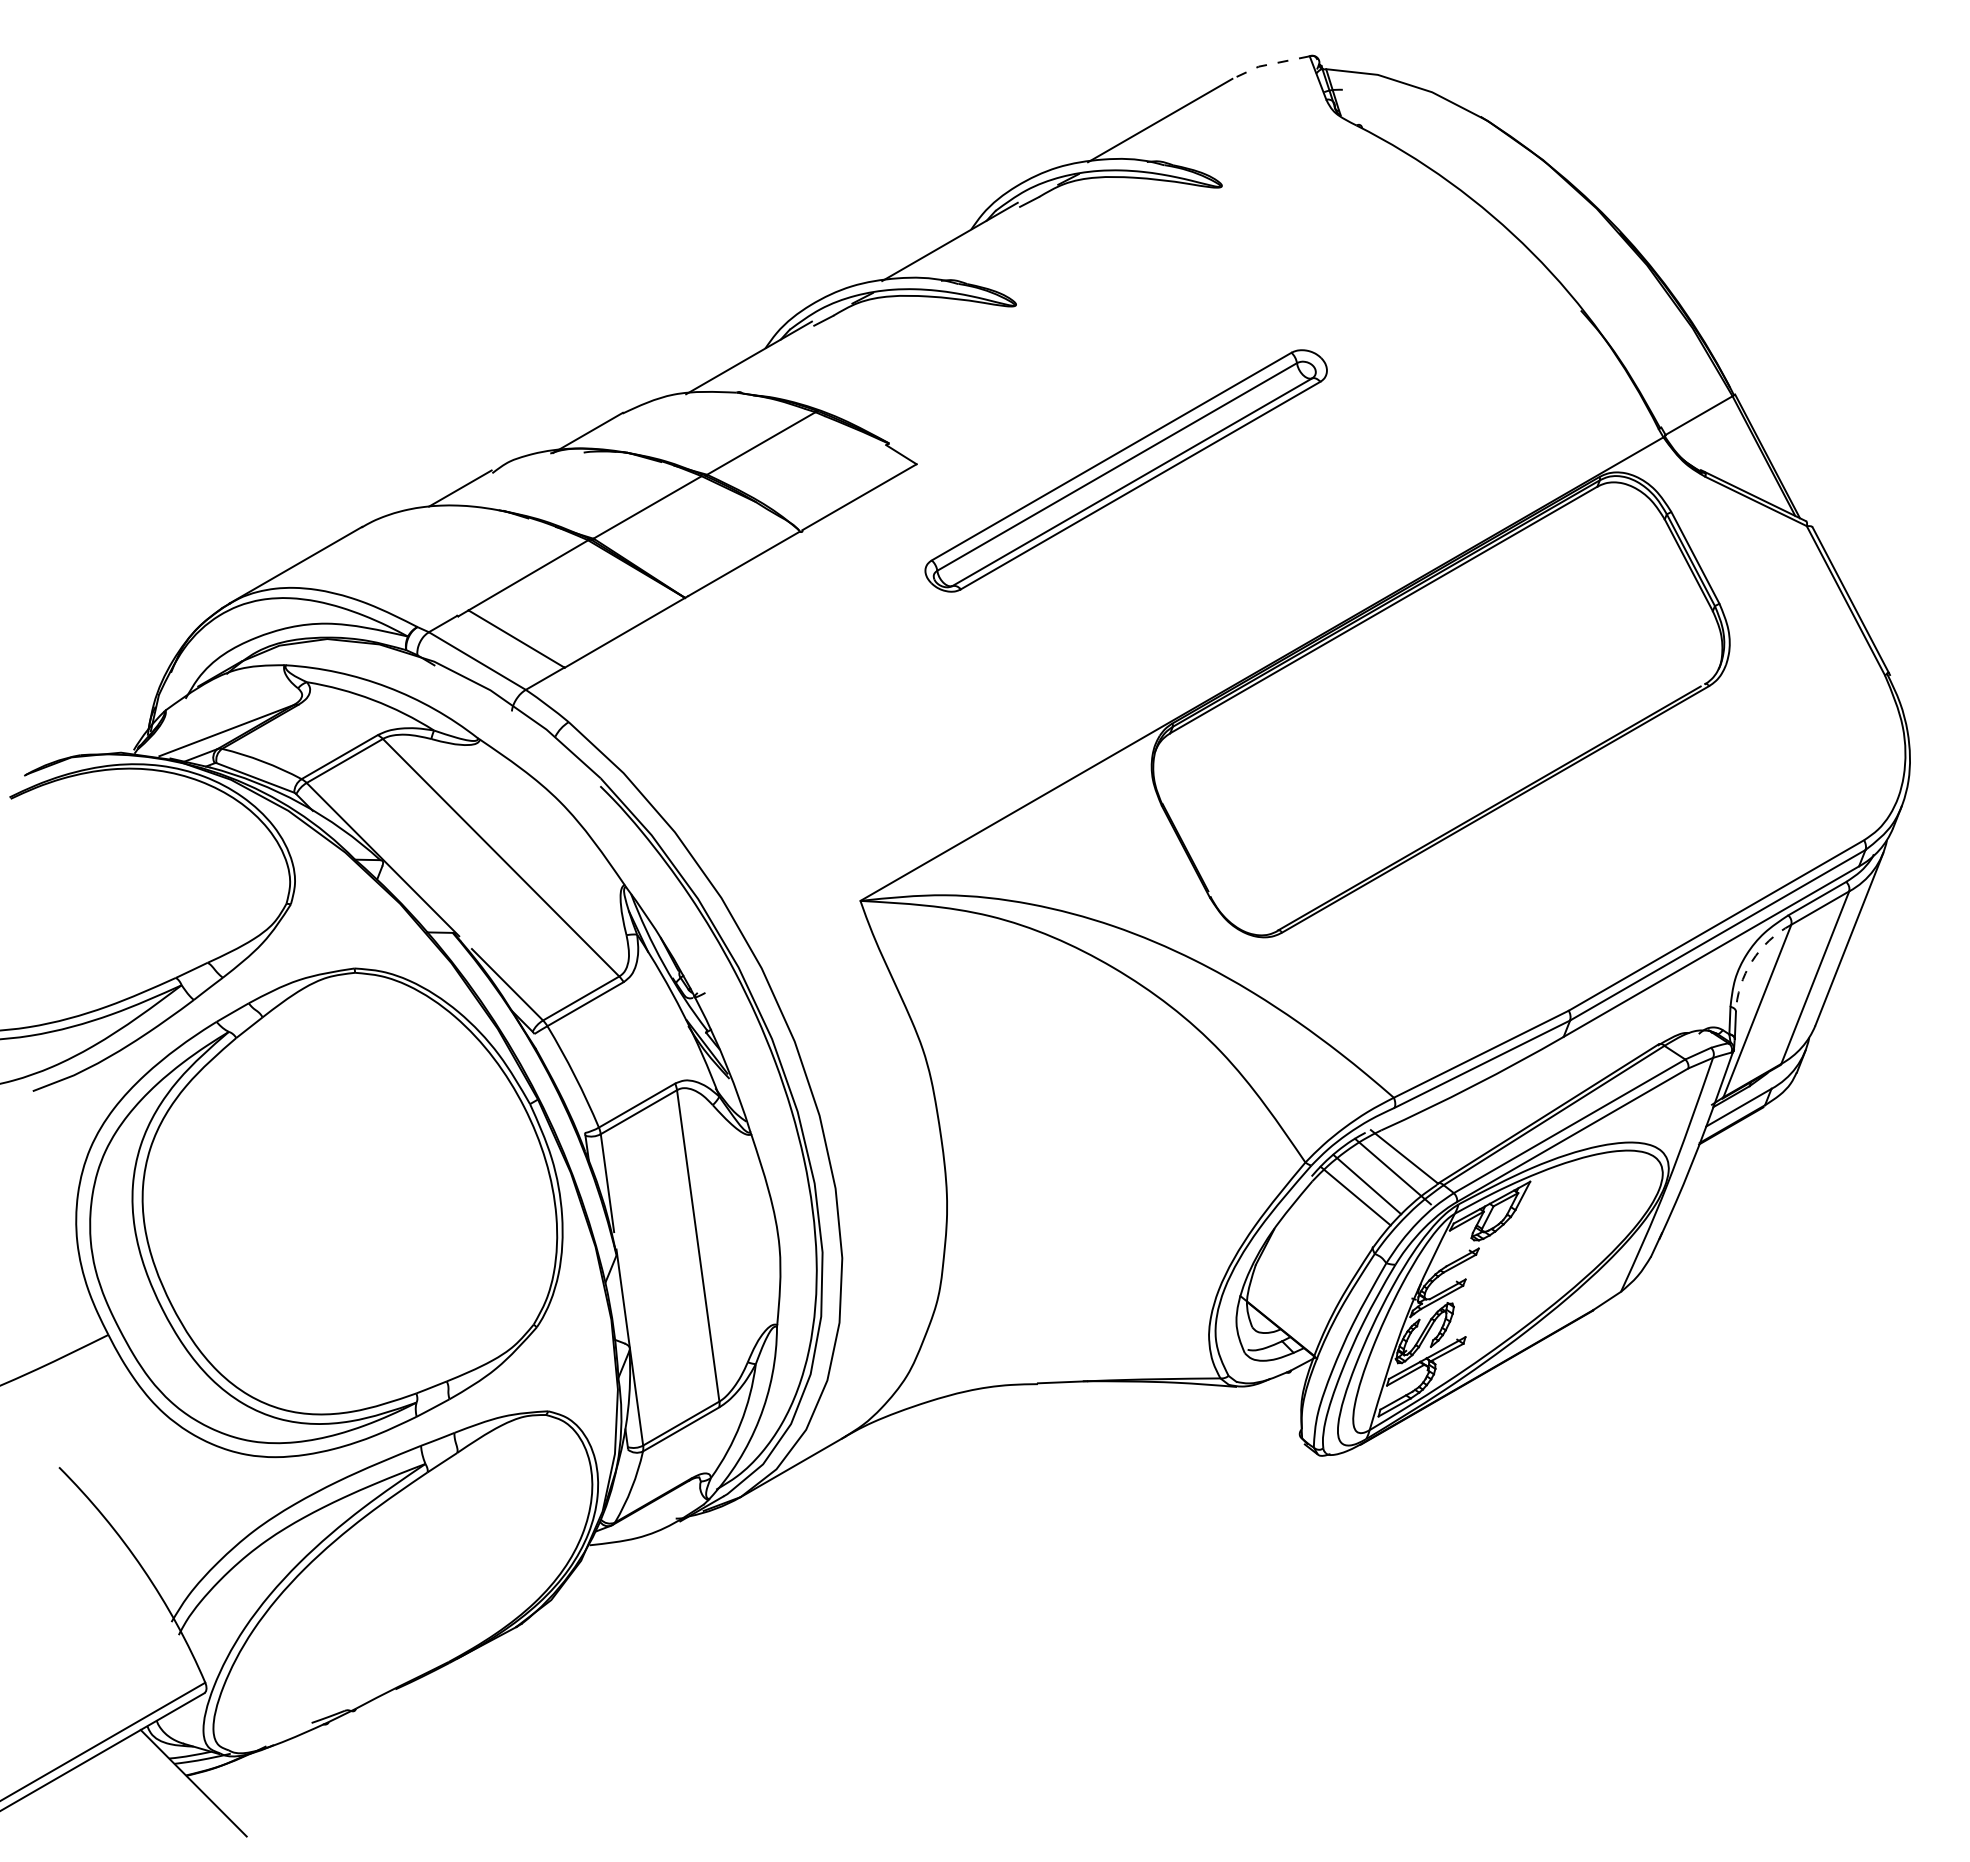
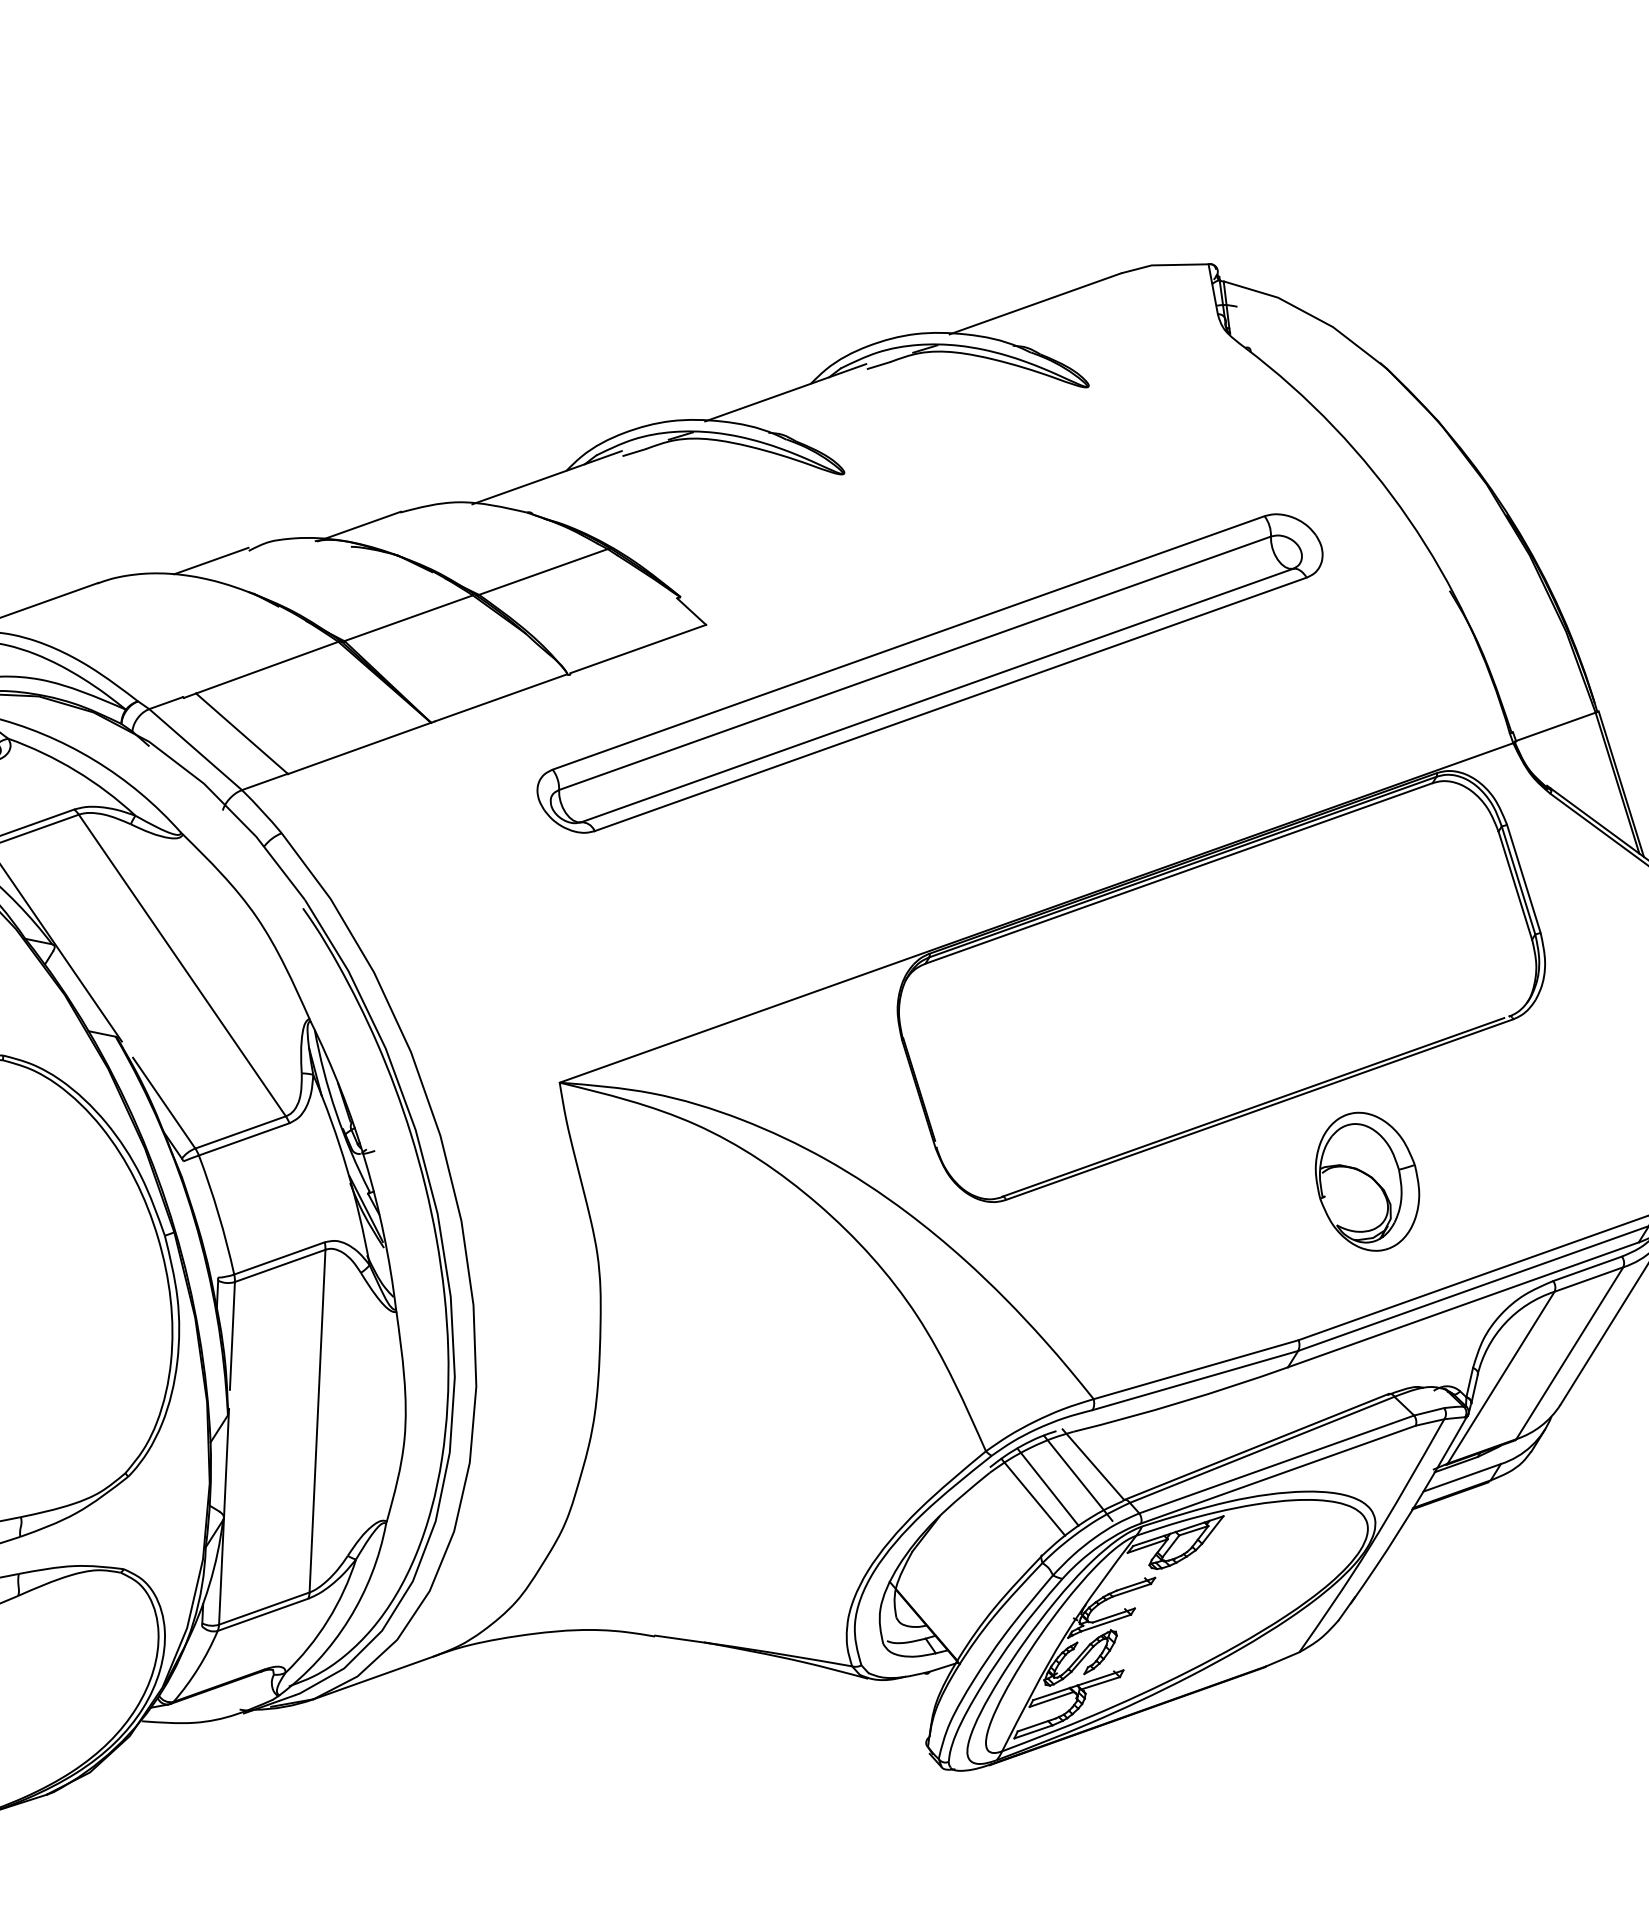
line: (1269, 64) -> (1163, 265), dashed -> solid
part: (1125, 470) -> (929, 672), size x1.67
part: (1604, 856) -> (1367, 1181), added
arc: (1752, 961) -> (1505, 1323), dashed -> solid

